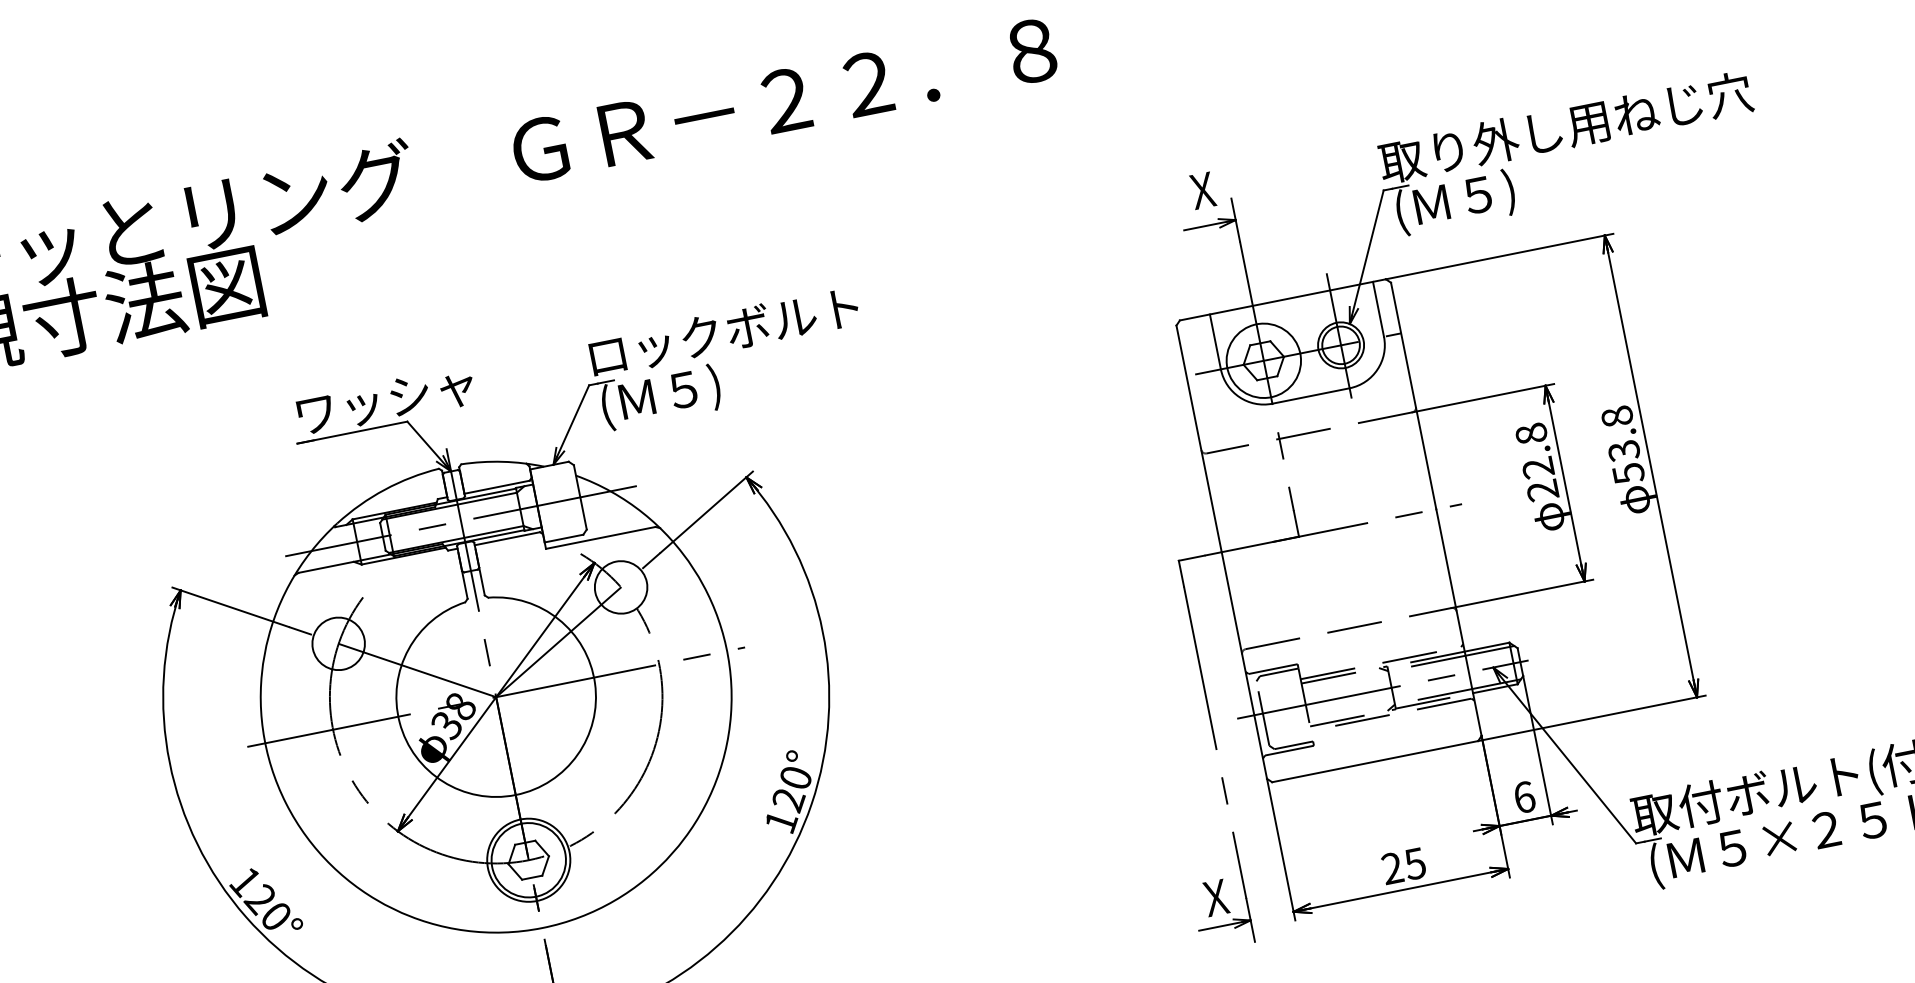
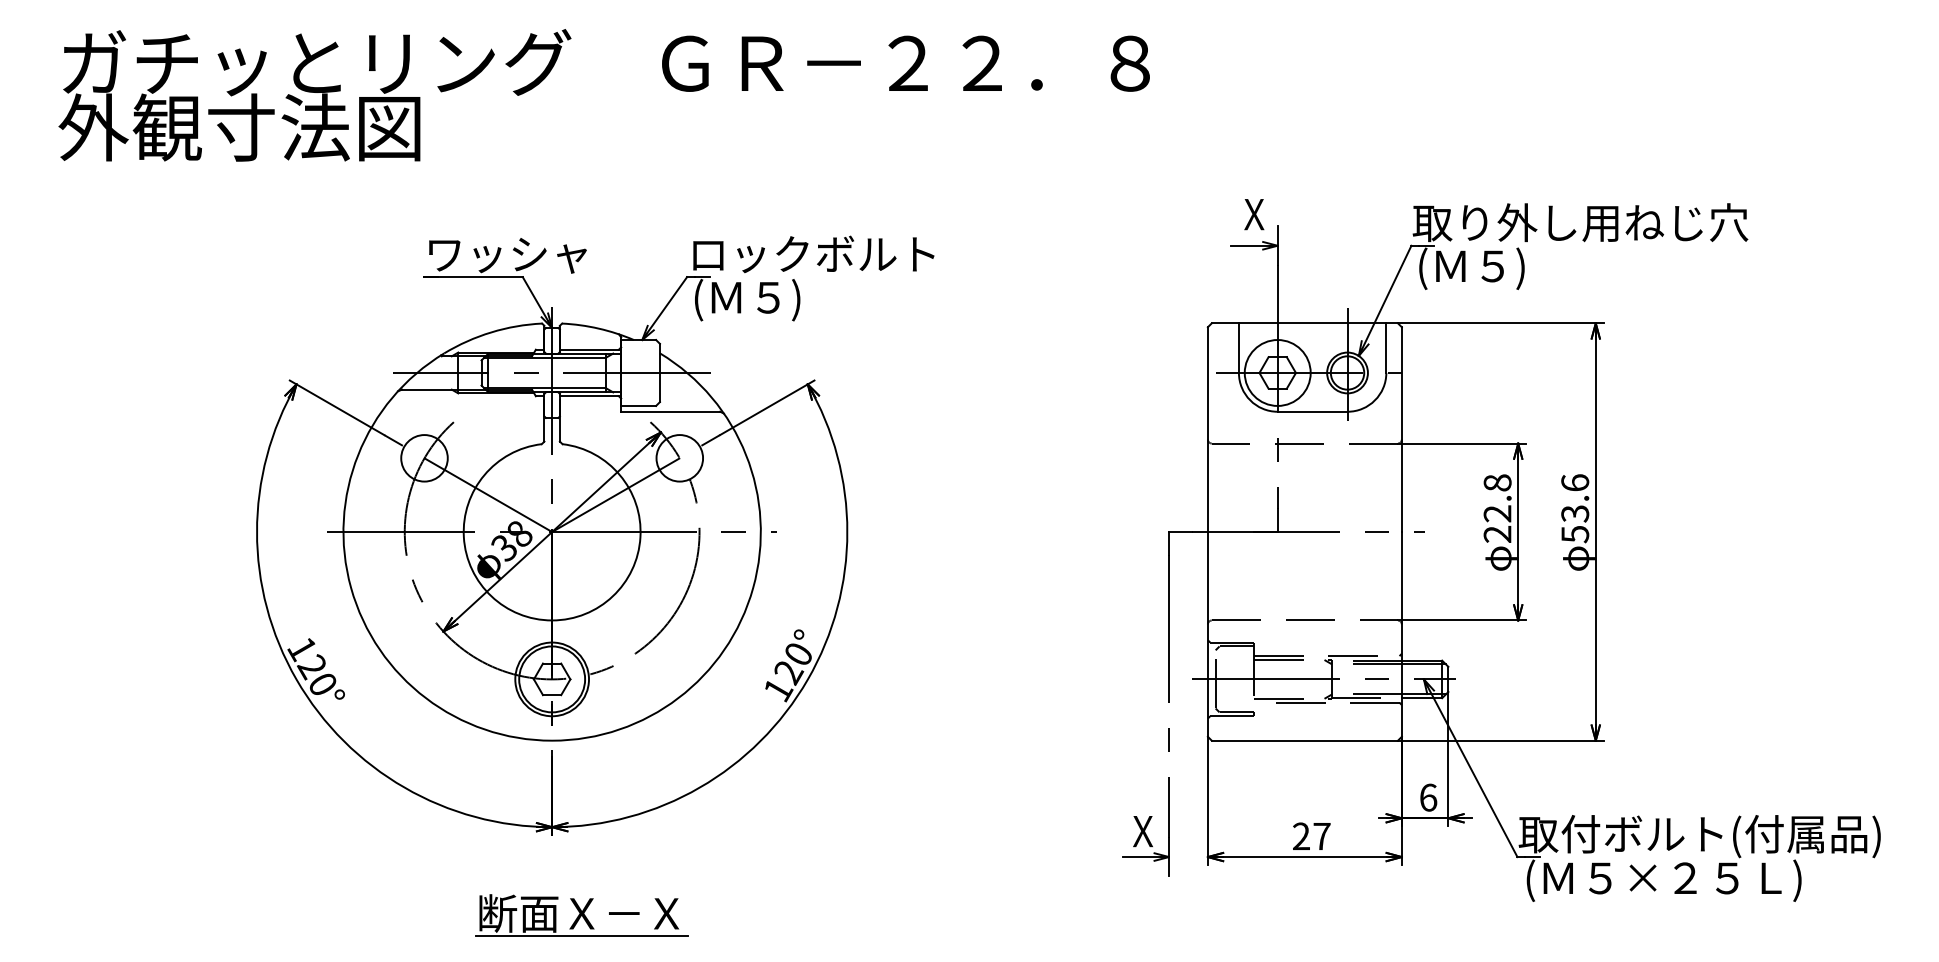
text: (1617, 416) -> (1575, 482), 53.8 -> 53.6
text: (1414, 863) -> (1321, 836), 25 -> 27

